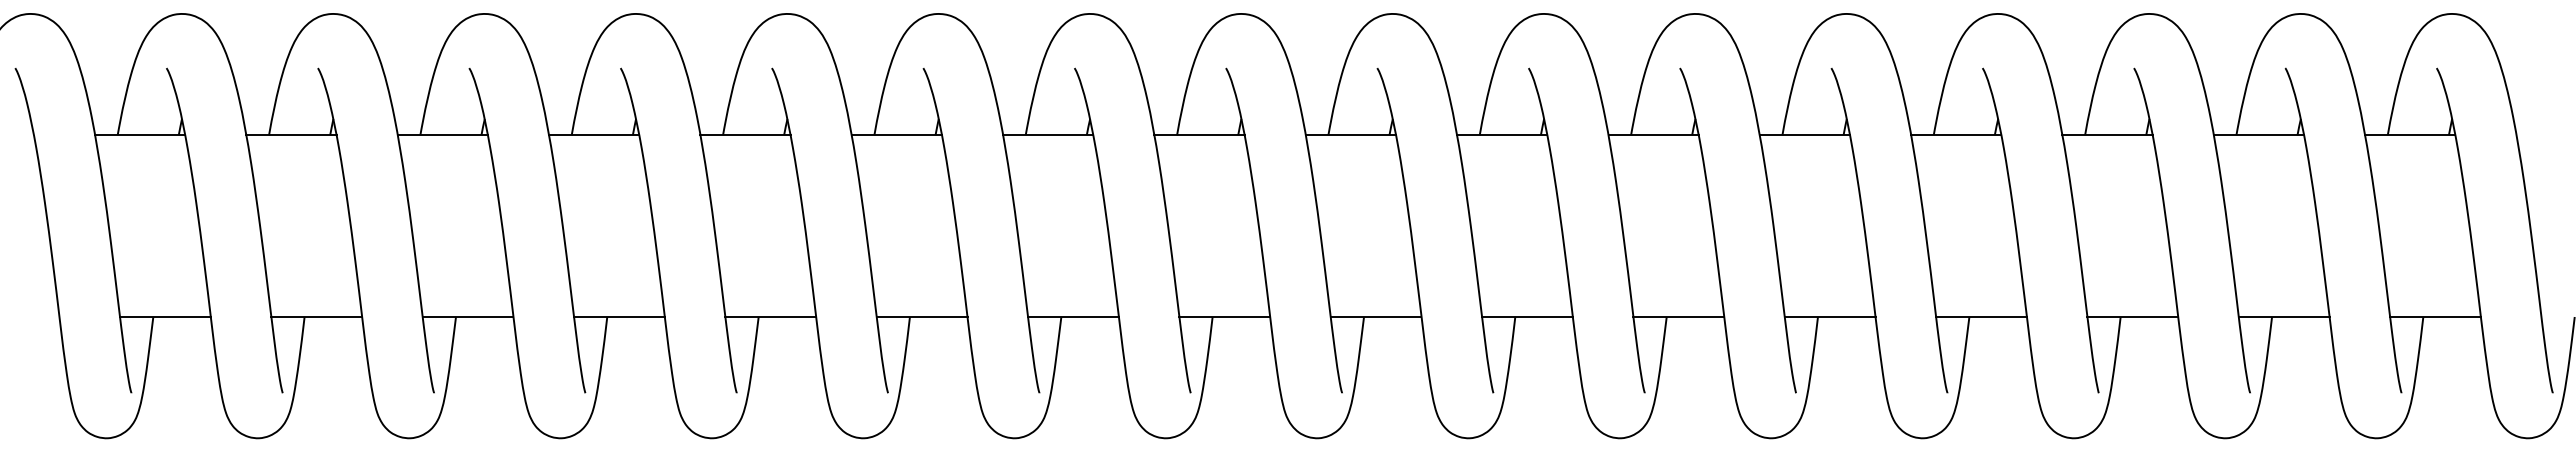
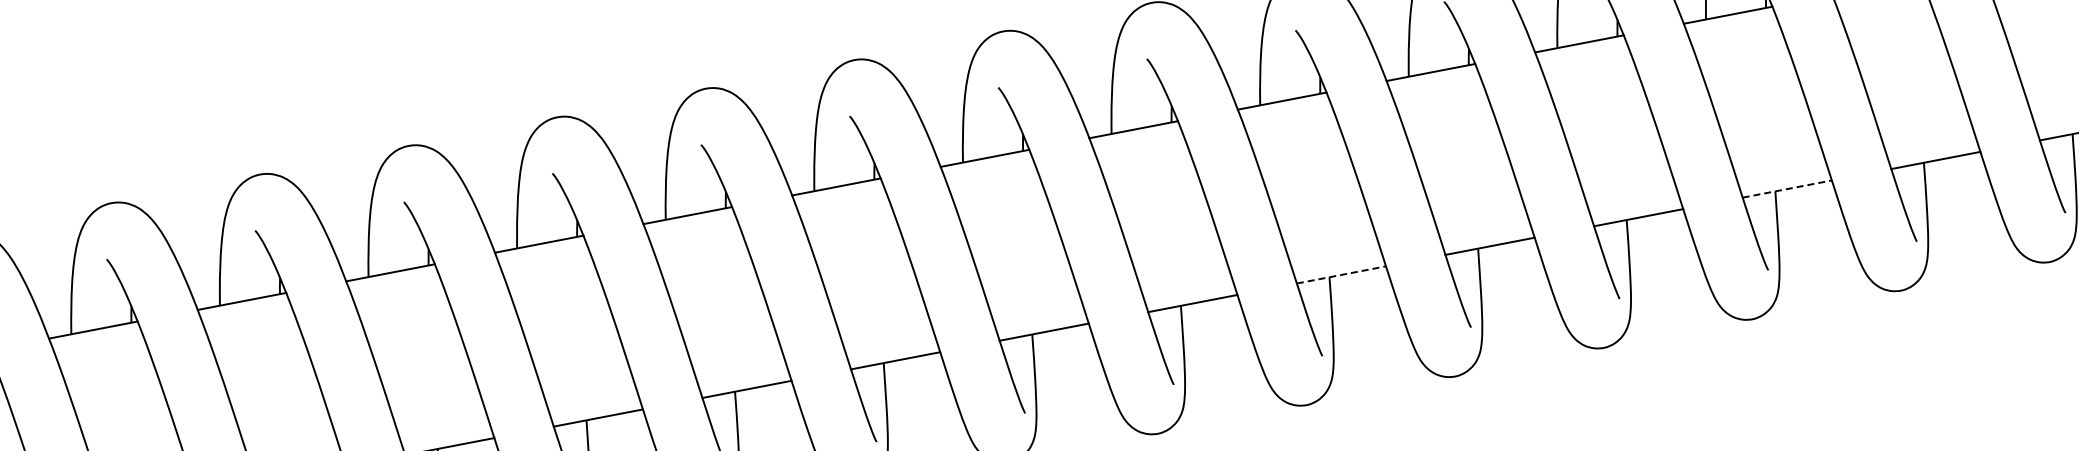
line: (1528, 317) -> (1342, 275), solid -> dashed
line: (1981, 317) -> (1787, 189), solid -> dashed

